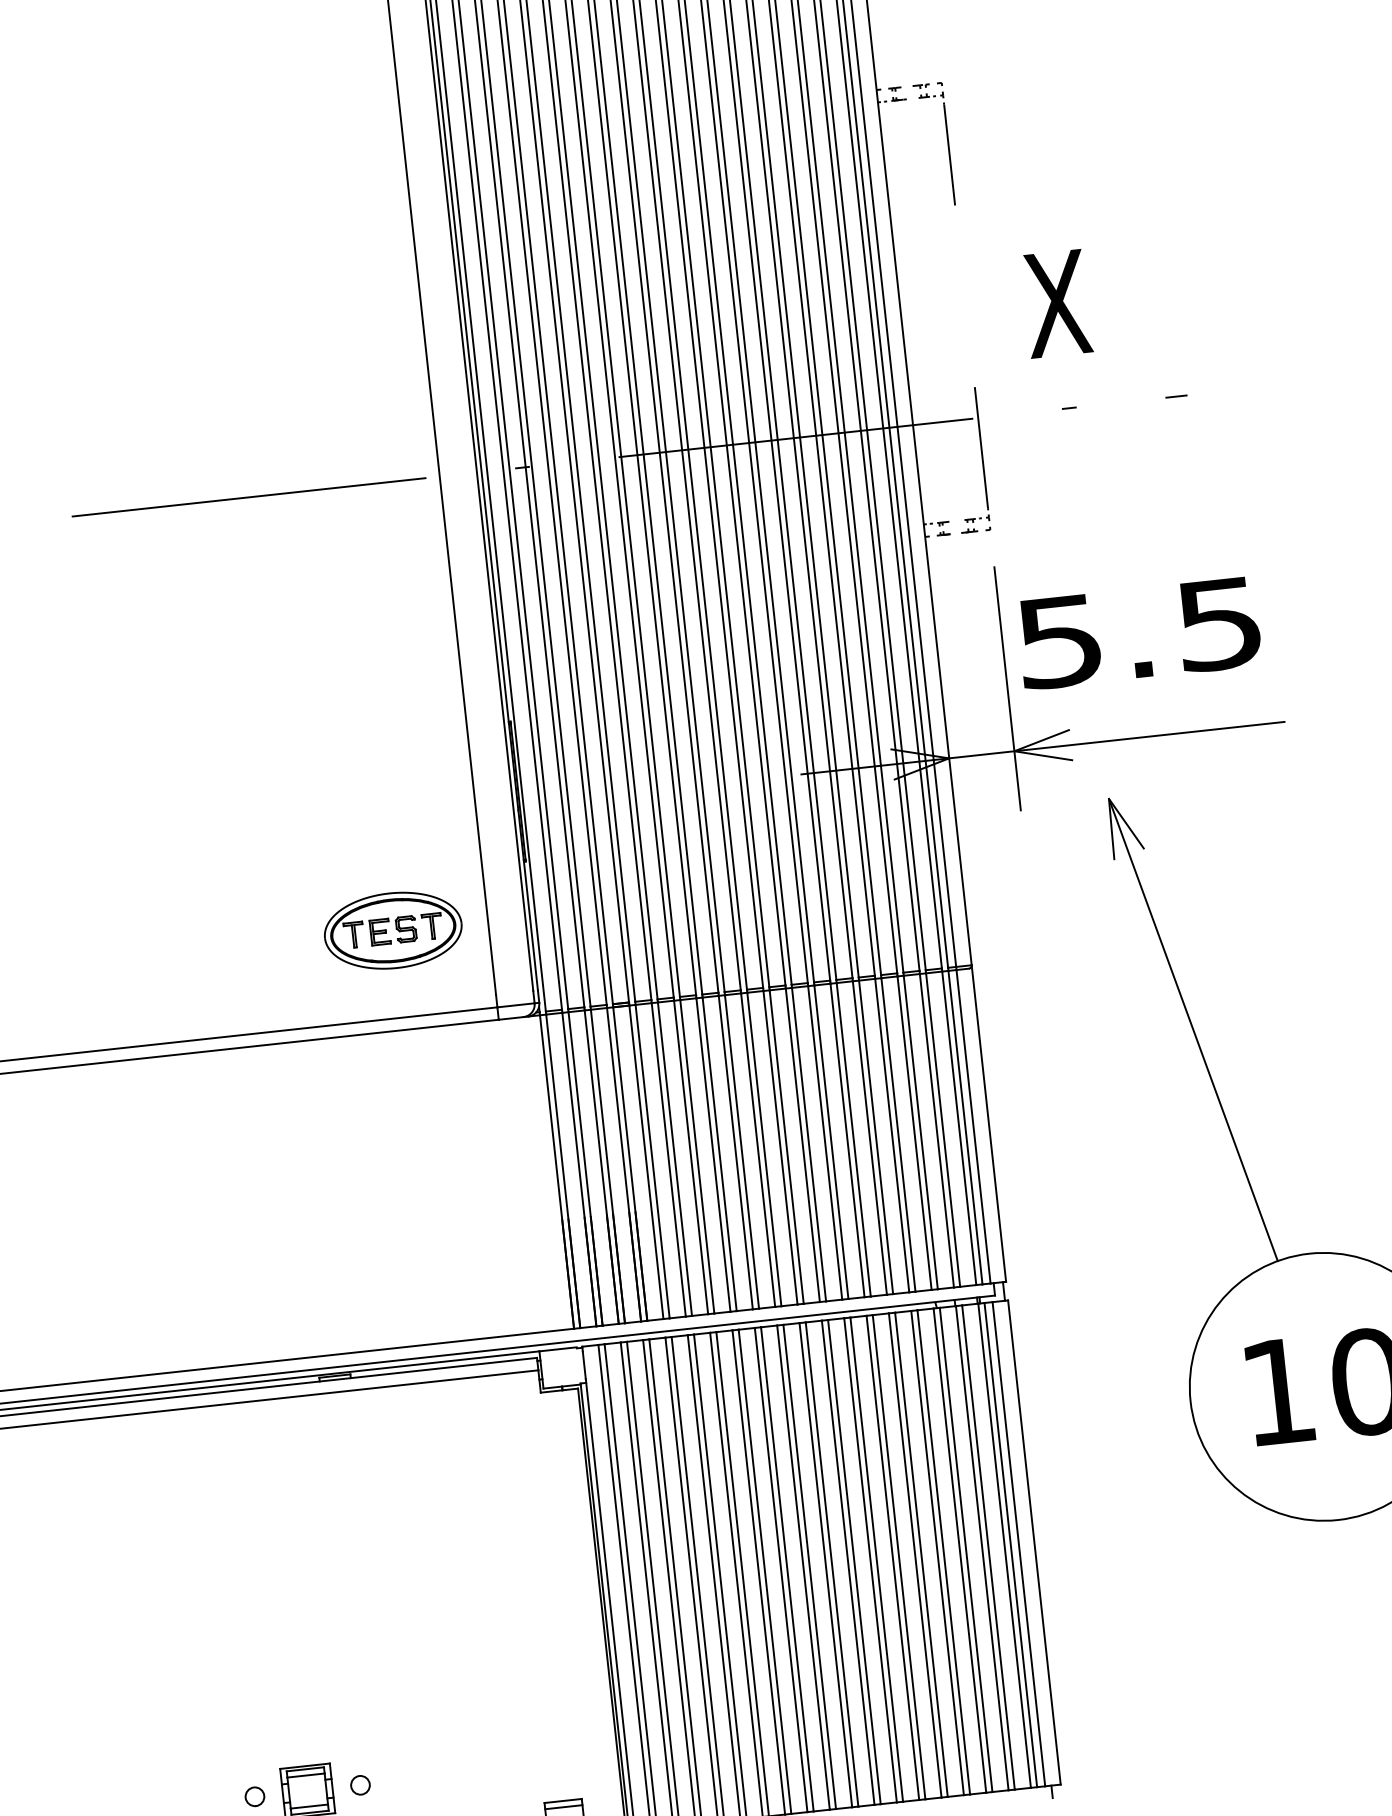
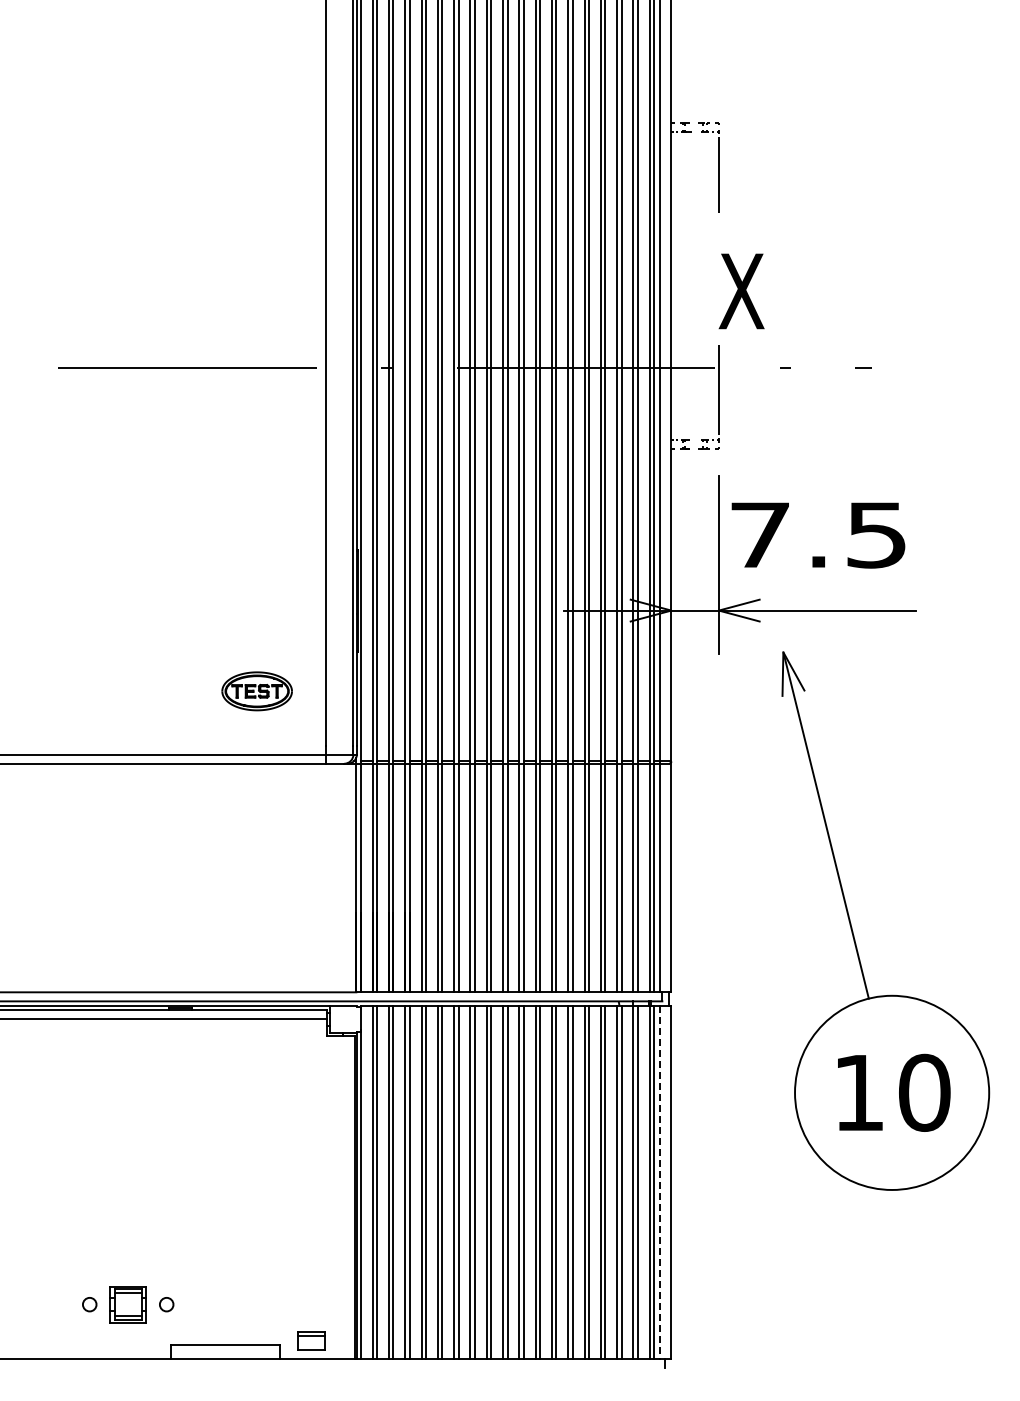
text: (1056, 303) -> (741, 291), moved
text: (1058, 642) -> (759, 535), 5.5 -> 7.5
part: (392, 931) -> (256, 691), size x0.7
line: (1019, 1544) -> (660, 1182), solid -> dashed

